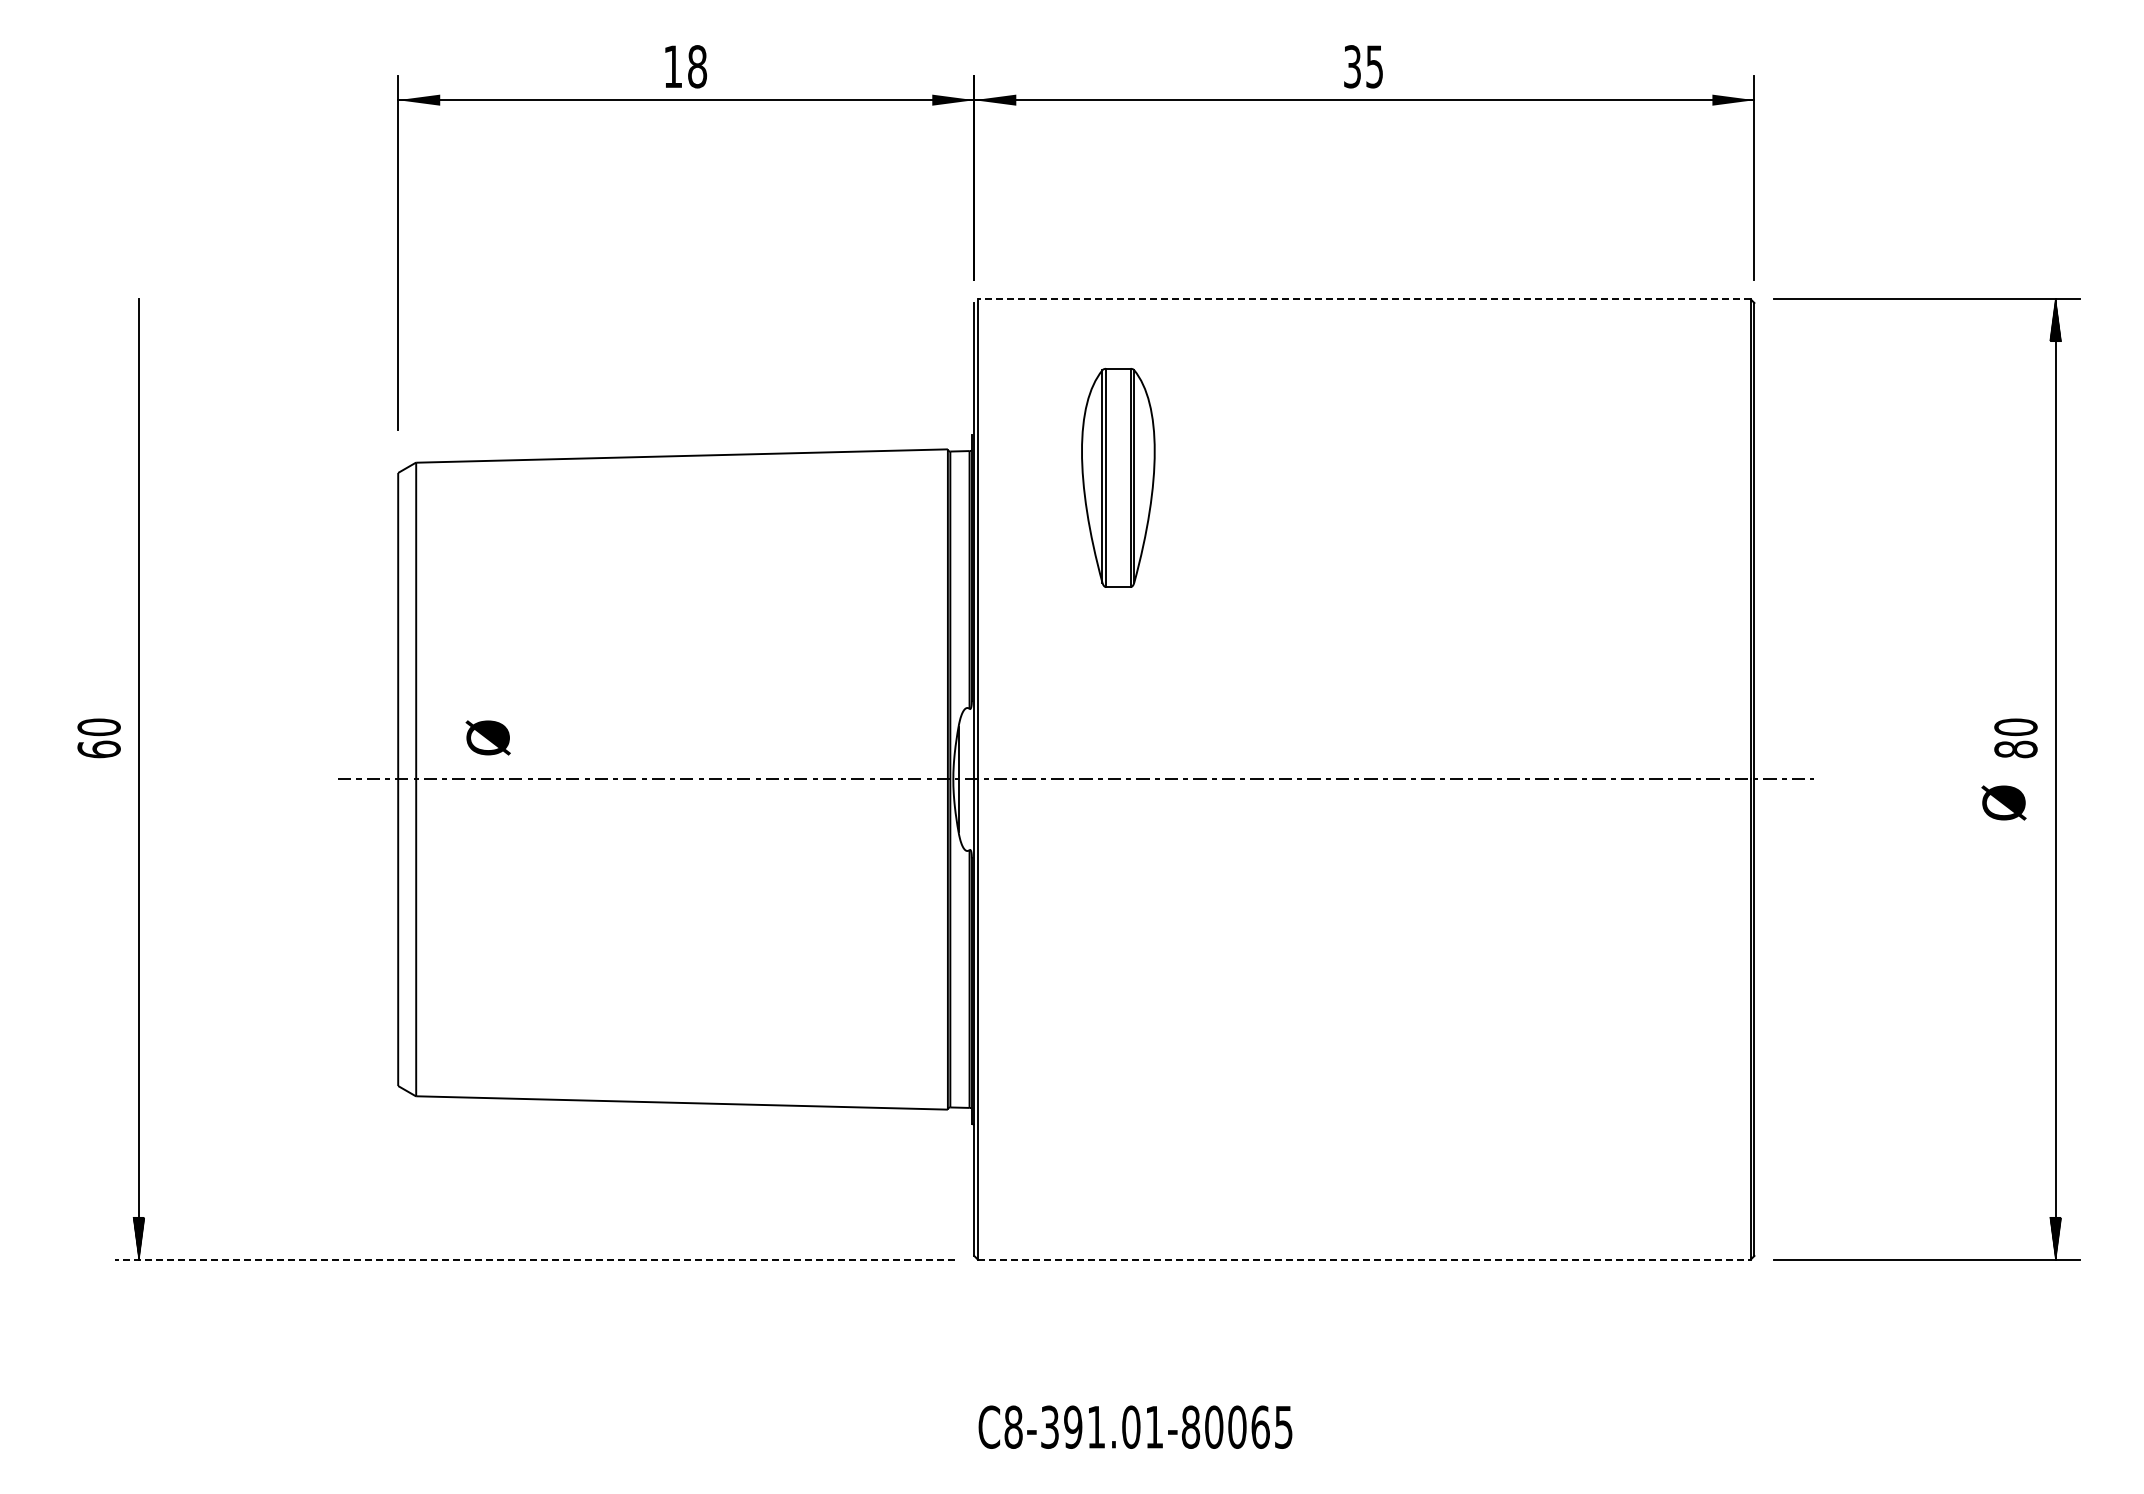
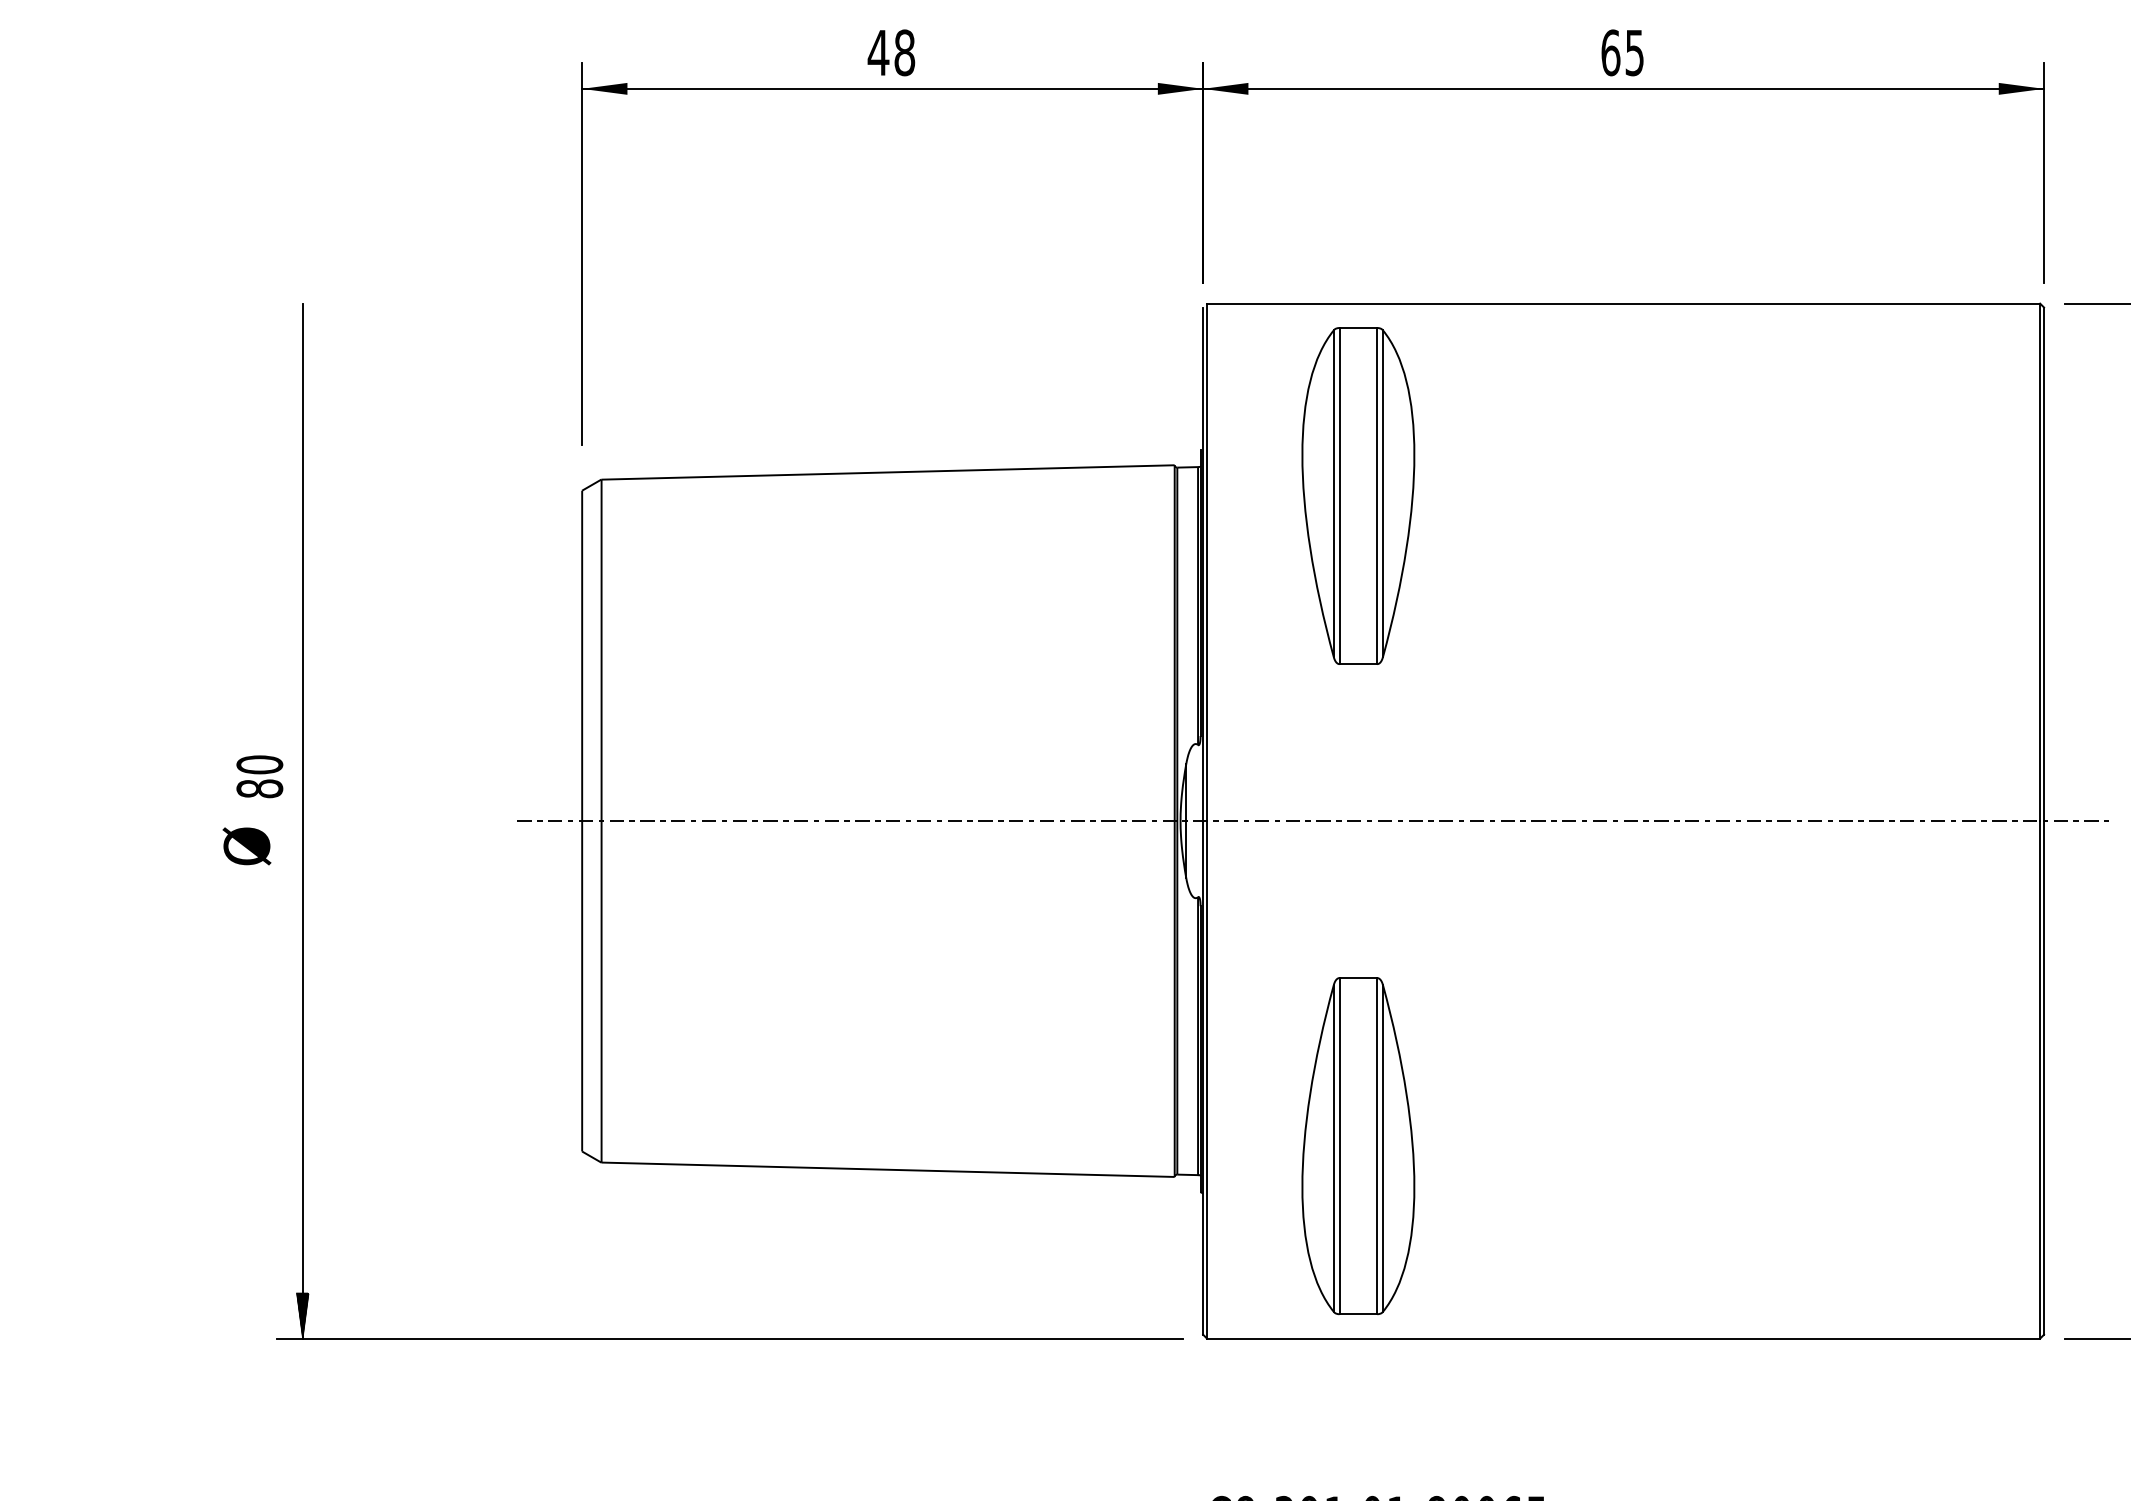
text: (673, 66) -> (878, 52), 18 -> 48
text: (1352, 66) -> (1610, 52), 35 -> 65
line: (1363, 299) -> (1622, 303), dashed -> solid
part: (1118, 477) -> (1358, 495), size x1.43
text: (487, 737) -> (246, 845), moved
text: (98, 749) -> (259, 788), 60 -> 80
part: (1118, 1080) -> (1358, 1145), added
line: (534, 1259) -> (729, 1338), dashed -> solid
line: (1364, 1259) -> (1623, 1338), dashed -> solid

